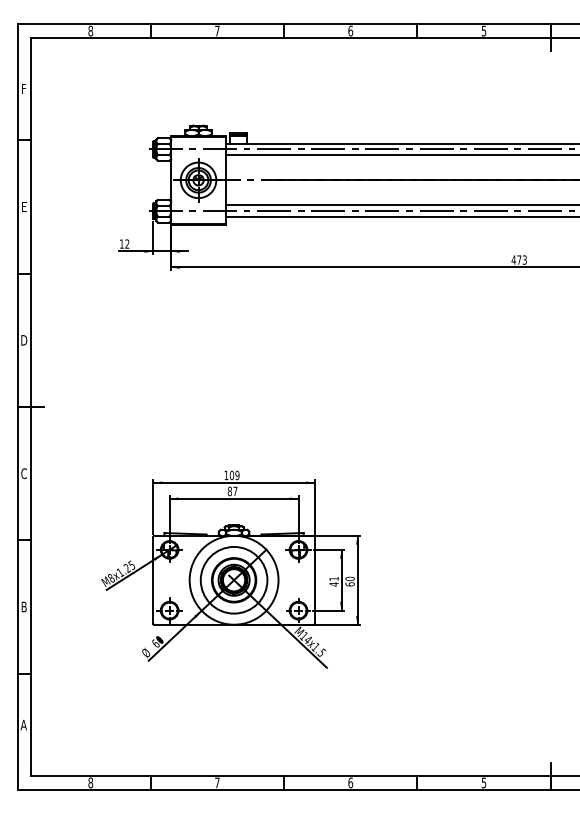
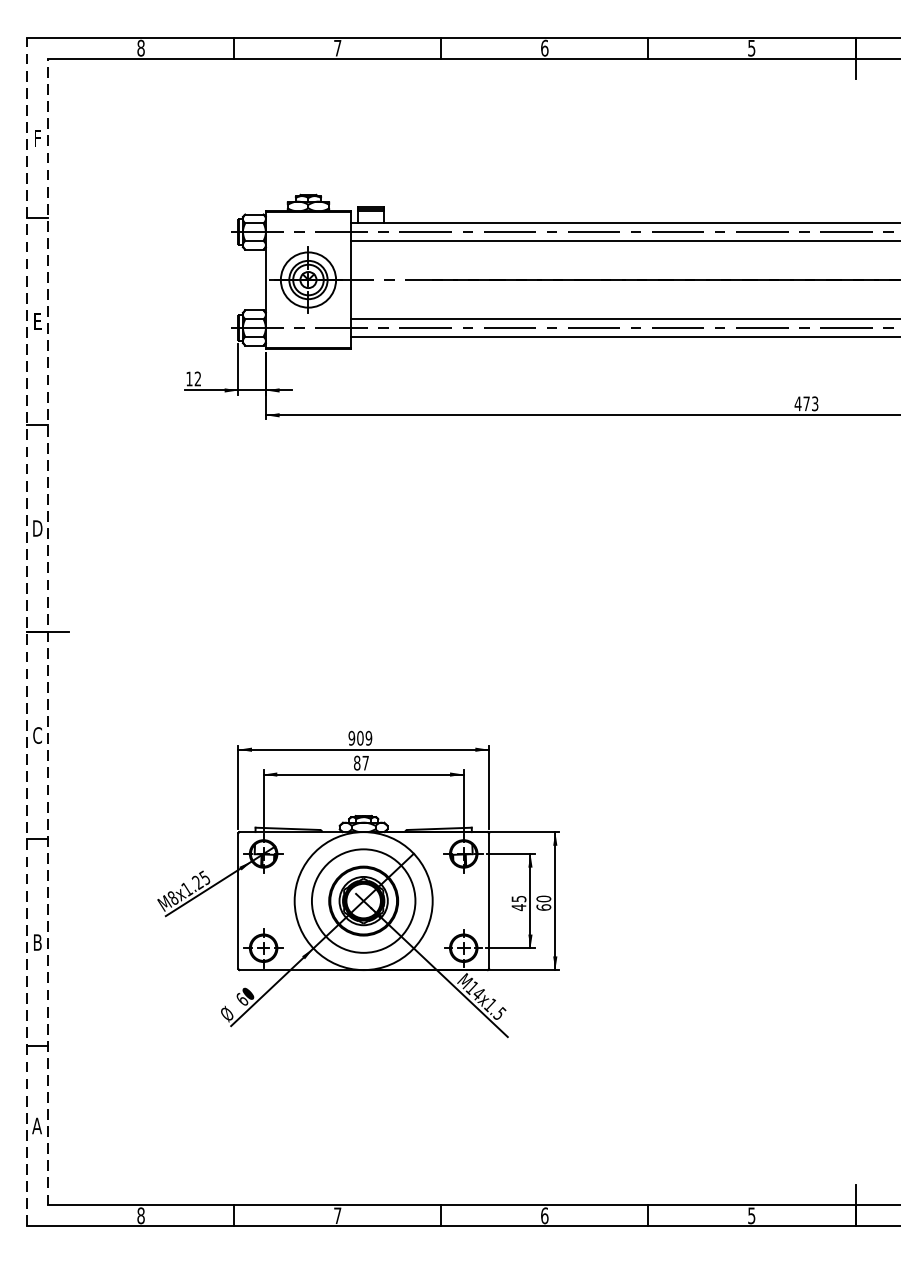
line: (30, 406) -> (47, 631), solid -> dashed
line: (17, 407) -> (27, 632), solid -> dashed
text: (226, 475) -> (351, 738), 109 -> 909
text: (333, 578) -> (518, 898), 41 -> 45

